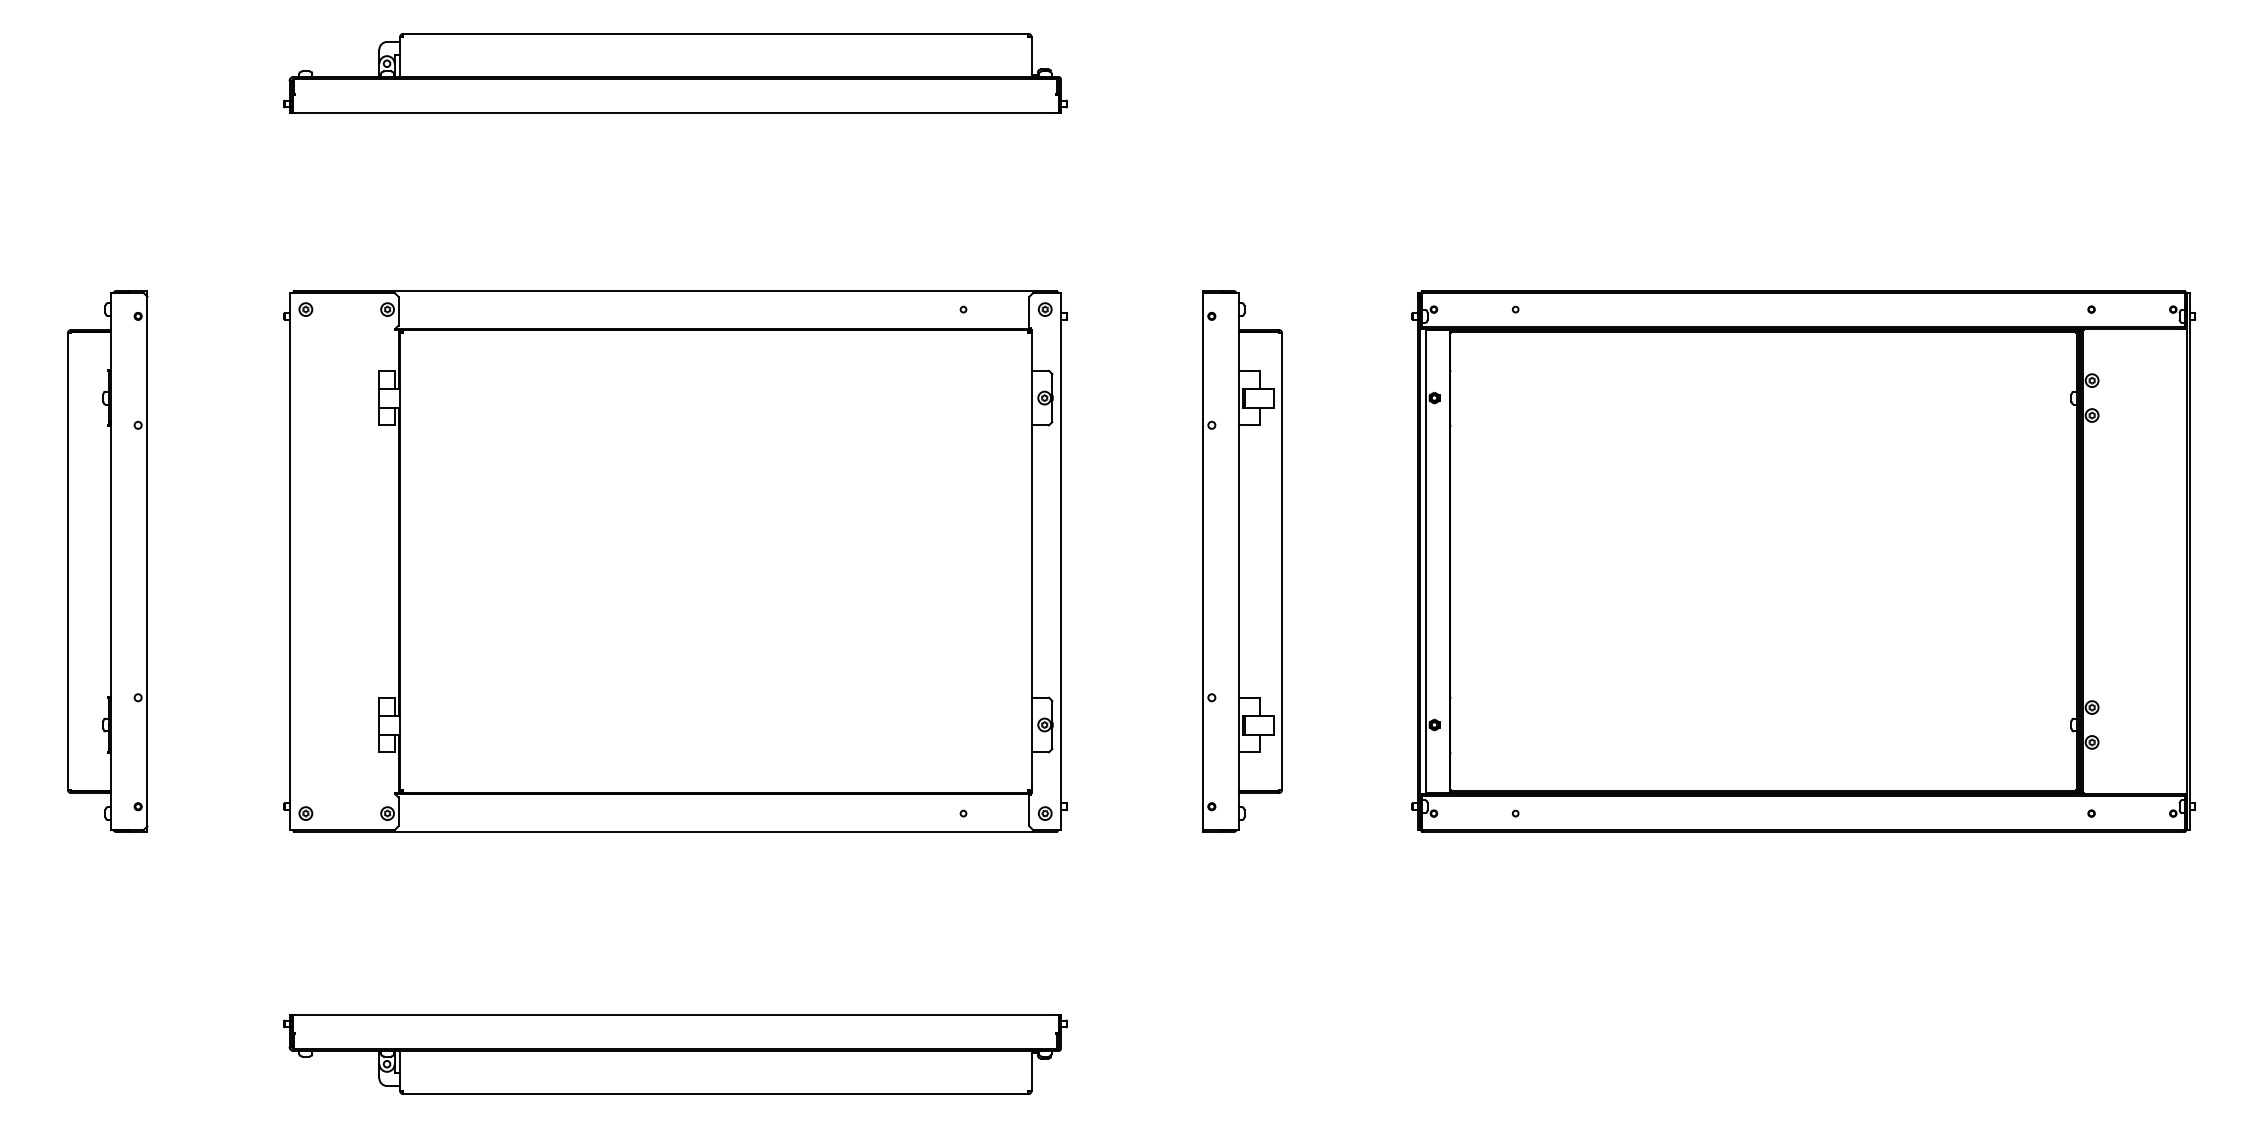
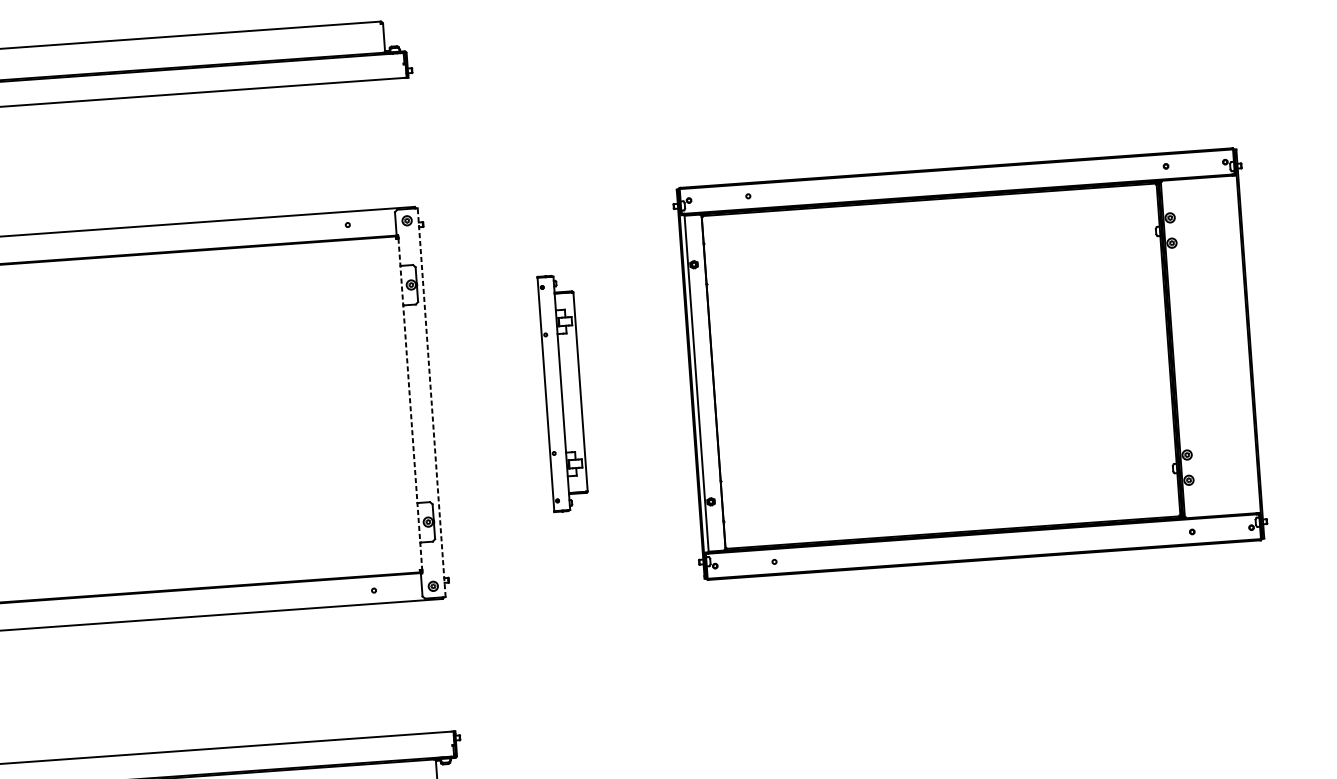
line: (1061, 561) -> (432, 402), solid -> dashed
part: (1242, 561) -> (563, 393), size x0.6
line: (1031, 562) -> (410, 404), solid -> dashed

